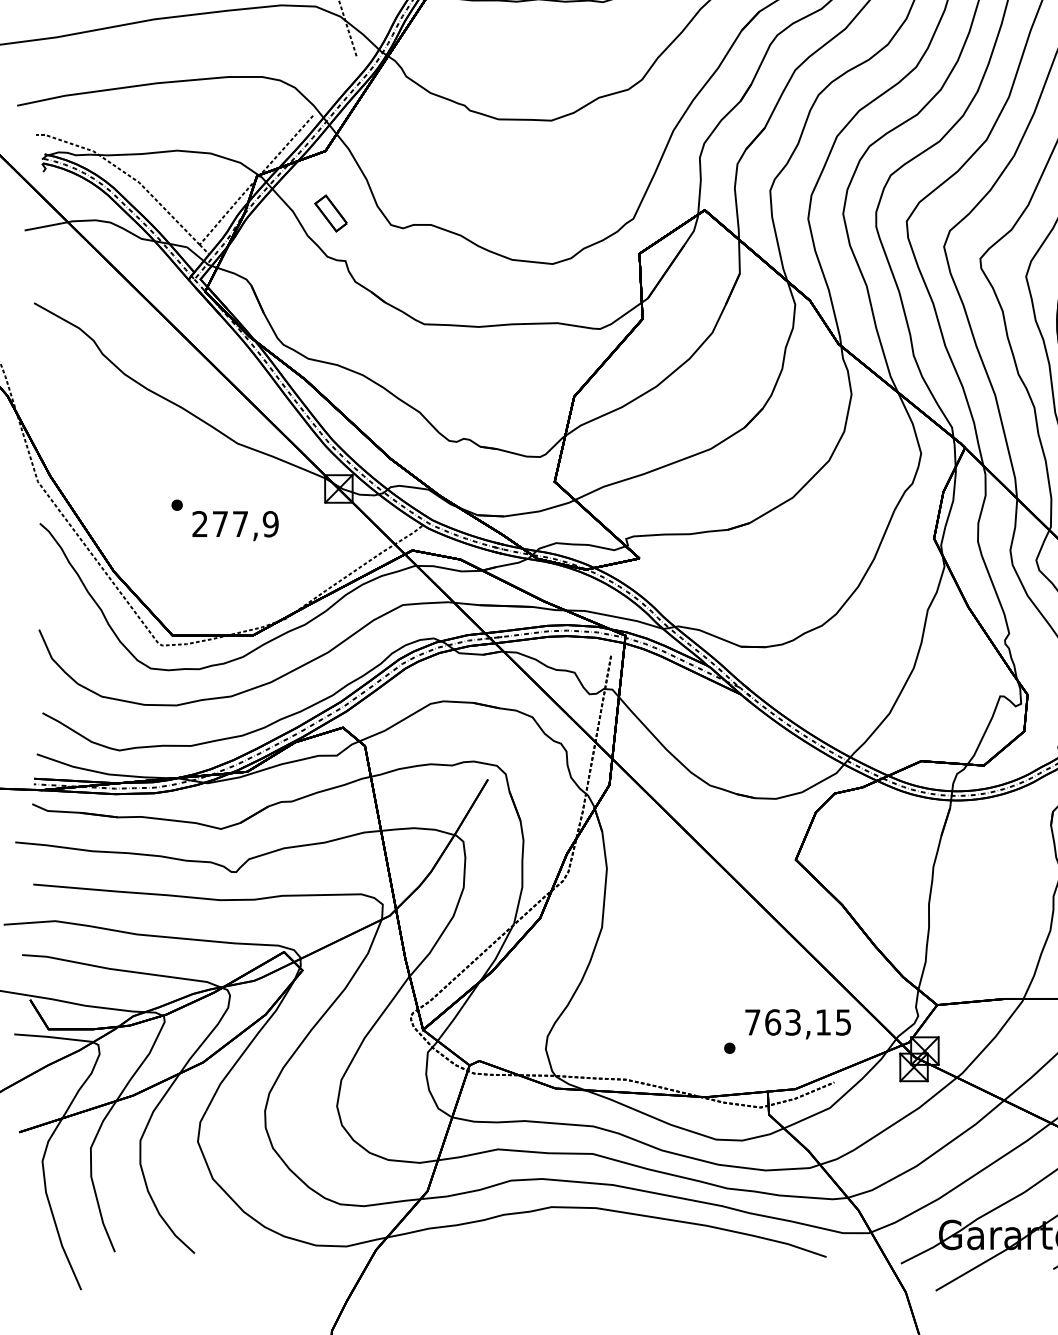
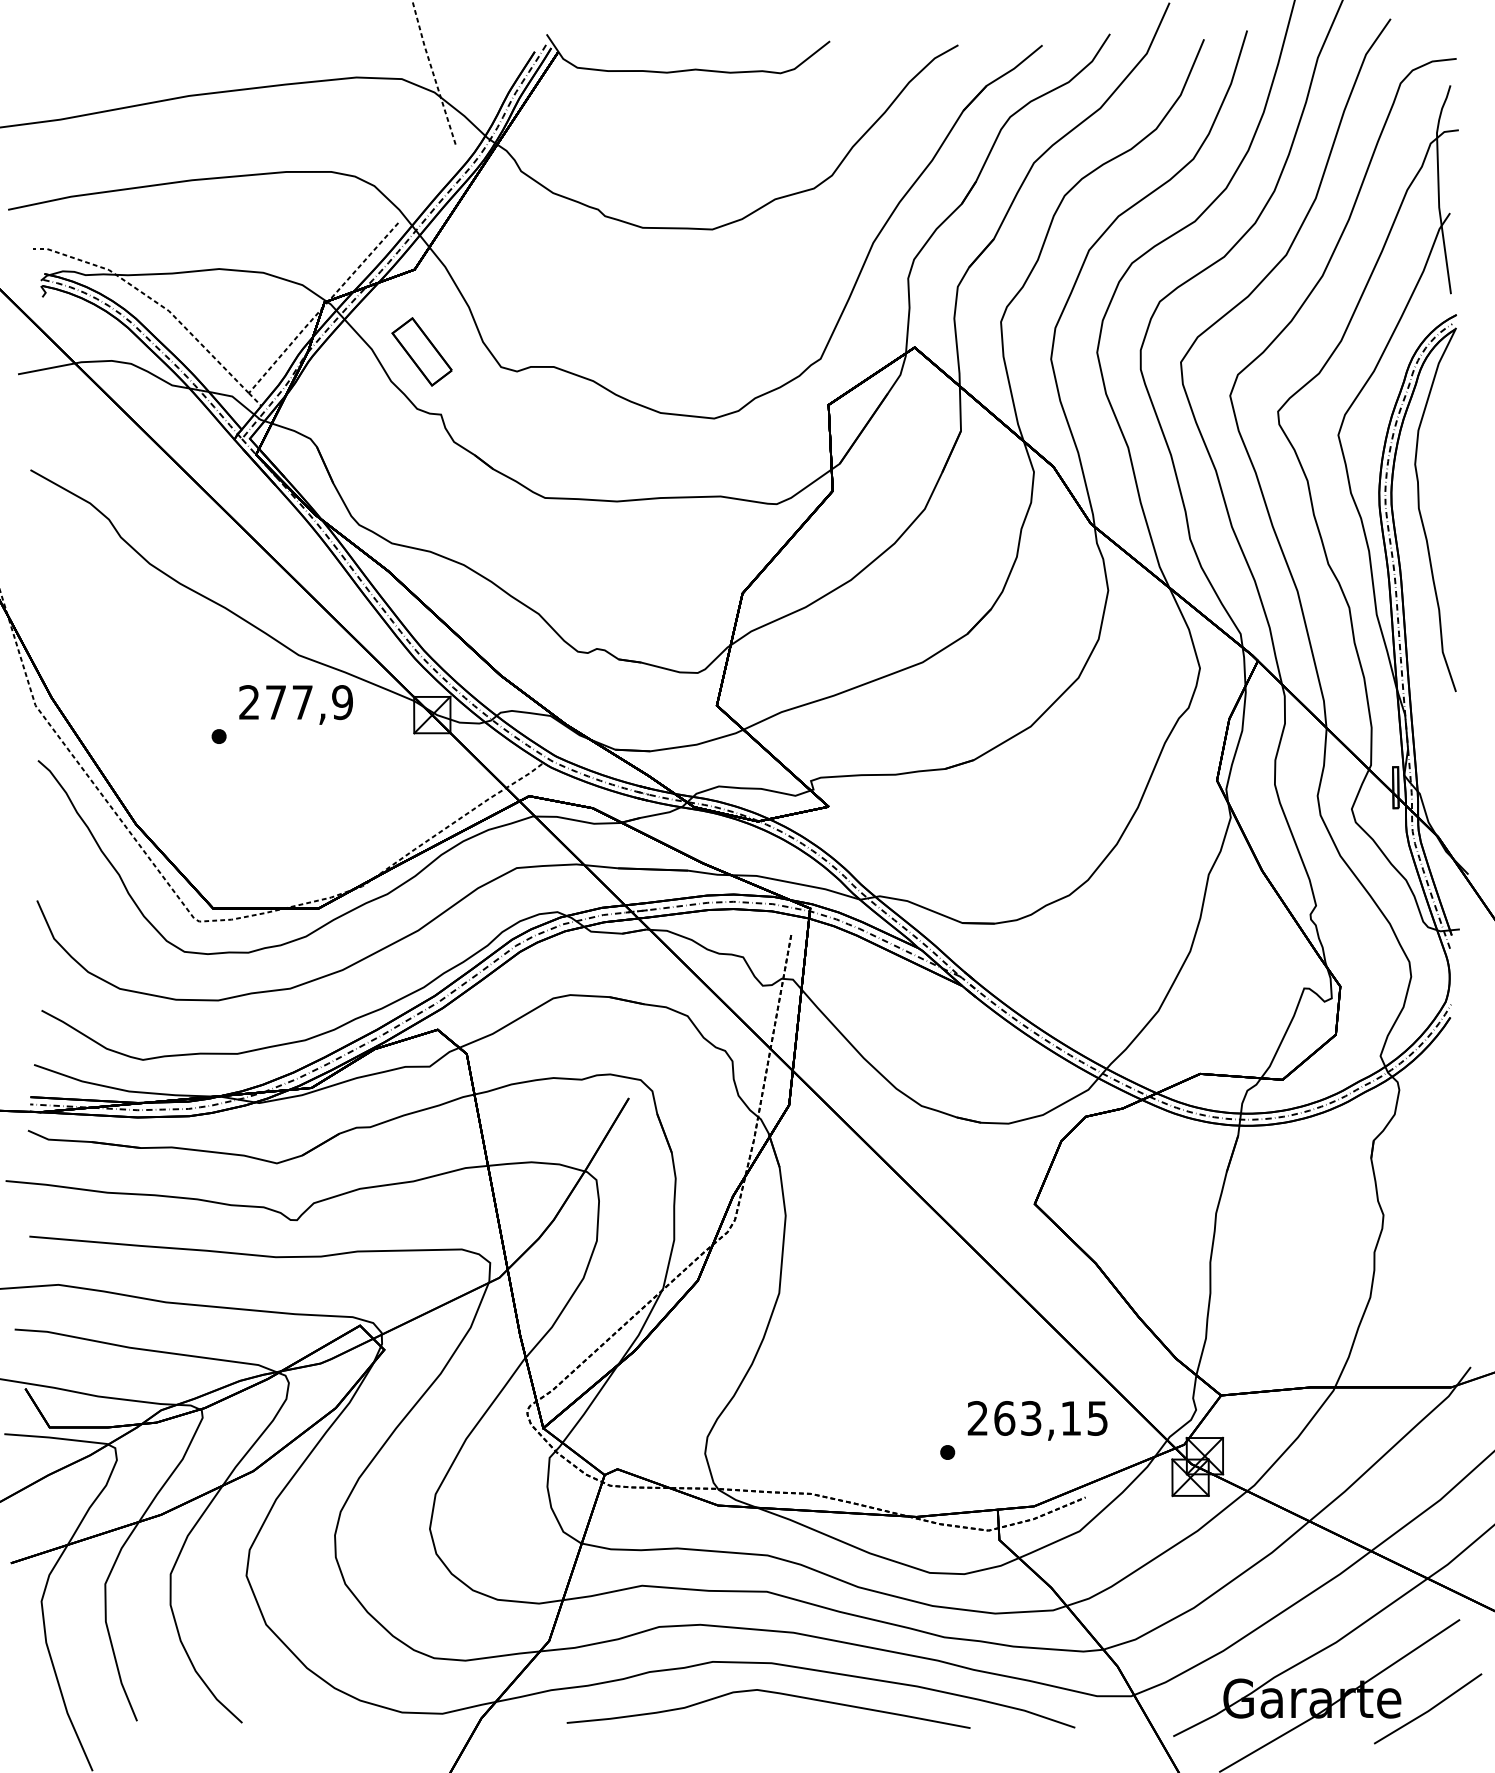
part: (330, 213) -> (421, 351), size x1.43
text: (235, 525) -> (295, 704), moved
text: (752, 1022) -> (977, 1418), 763,15 -> 263,15
curve: (596, 1231) -> (772, 1693), added

